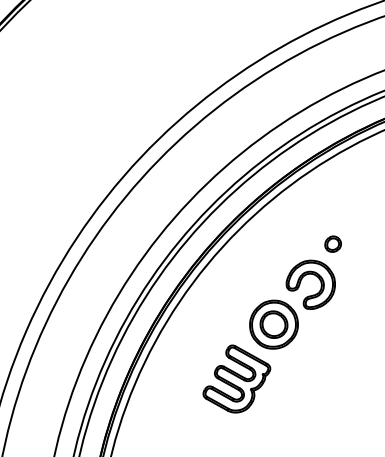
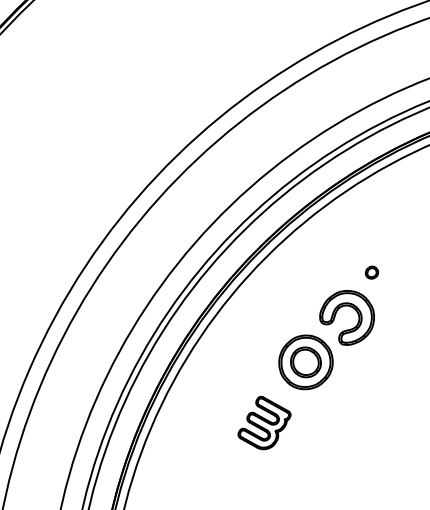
part: (332, 244) -> (371, 272), size x0.7
part: (236, 378) -> (264, 422), size x0.7

